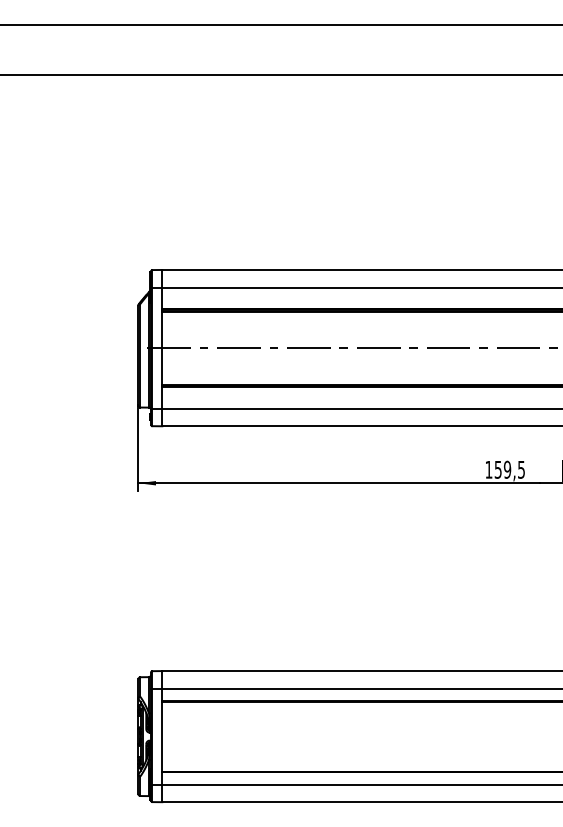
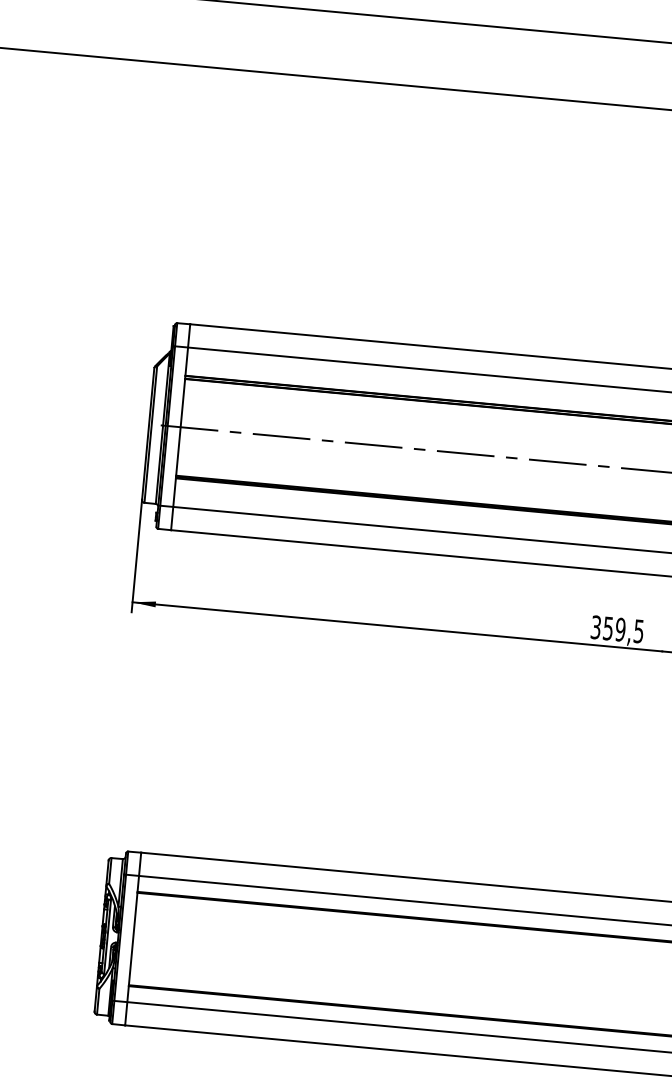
text: (488, 469) -> (595, 626), 159,5 -> 359,5

